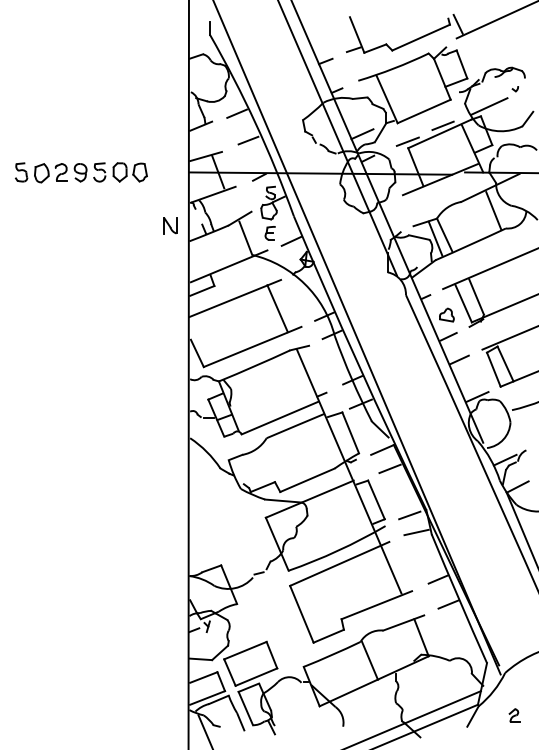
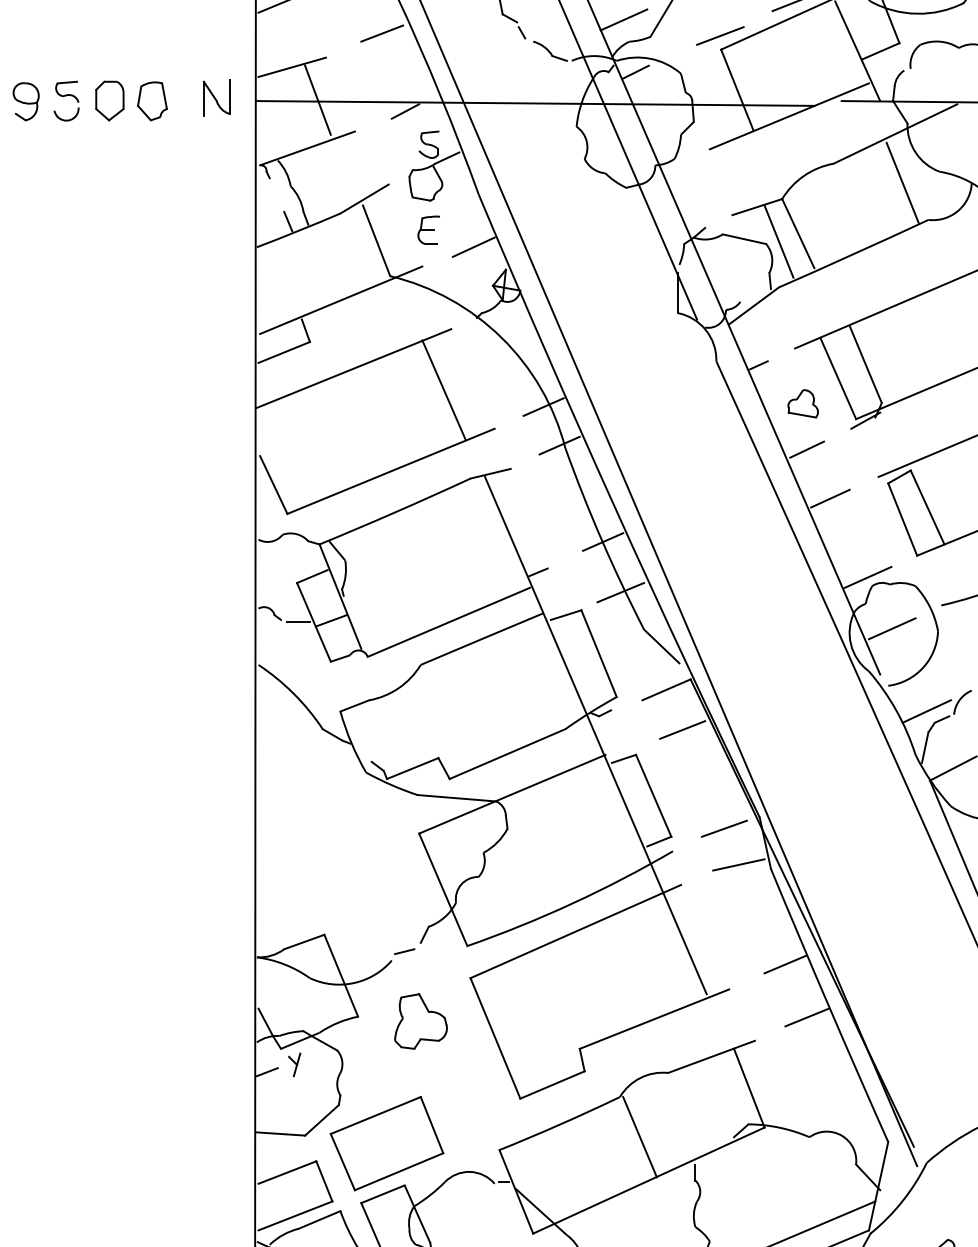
part: (170, 225) -> (216, 96), moved
line: (488, 421) -> (891, 629), added
part: (266, 606) -> (420, 1021), added

